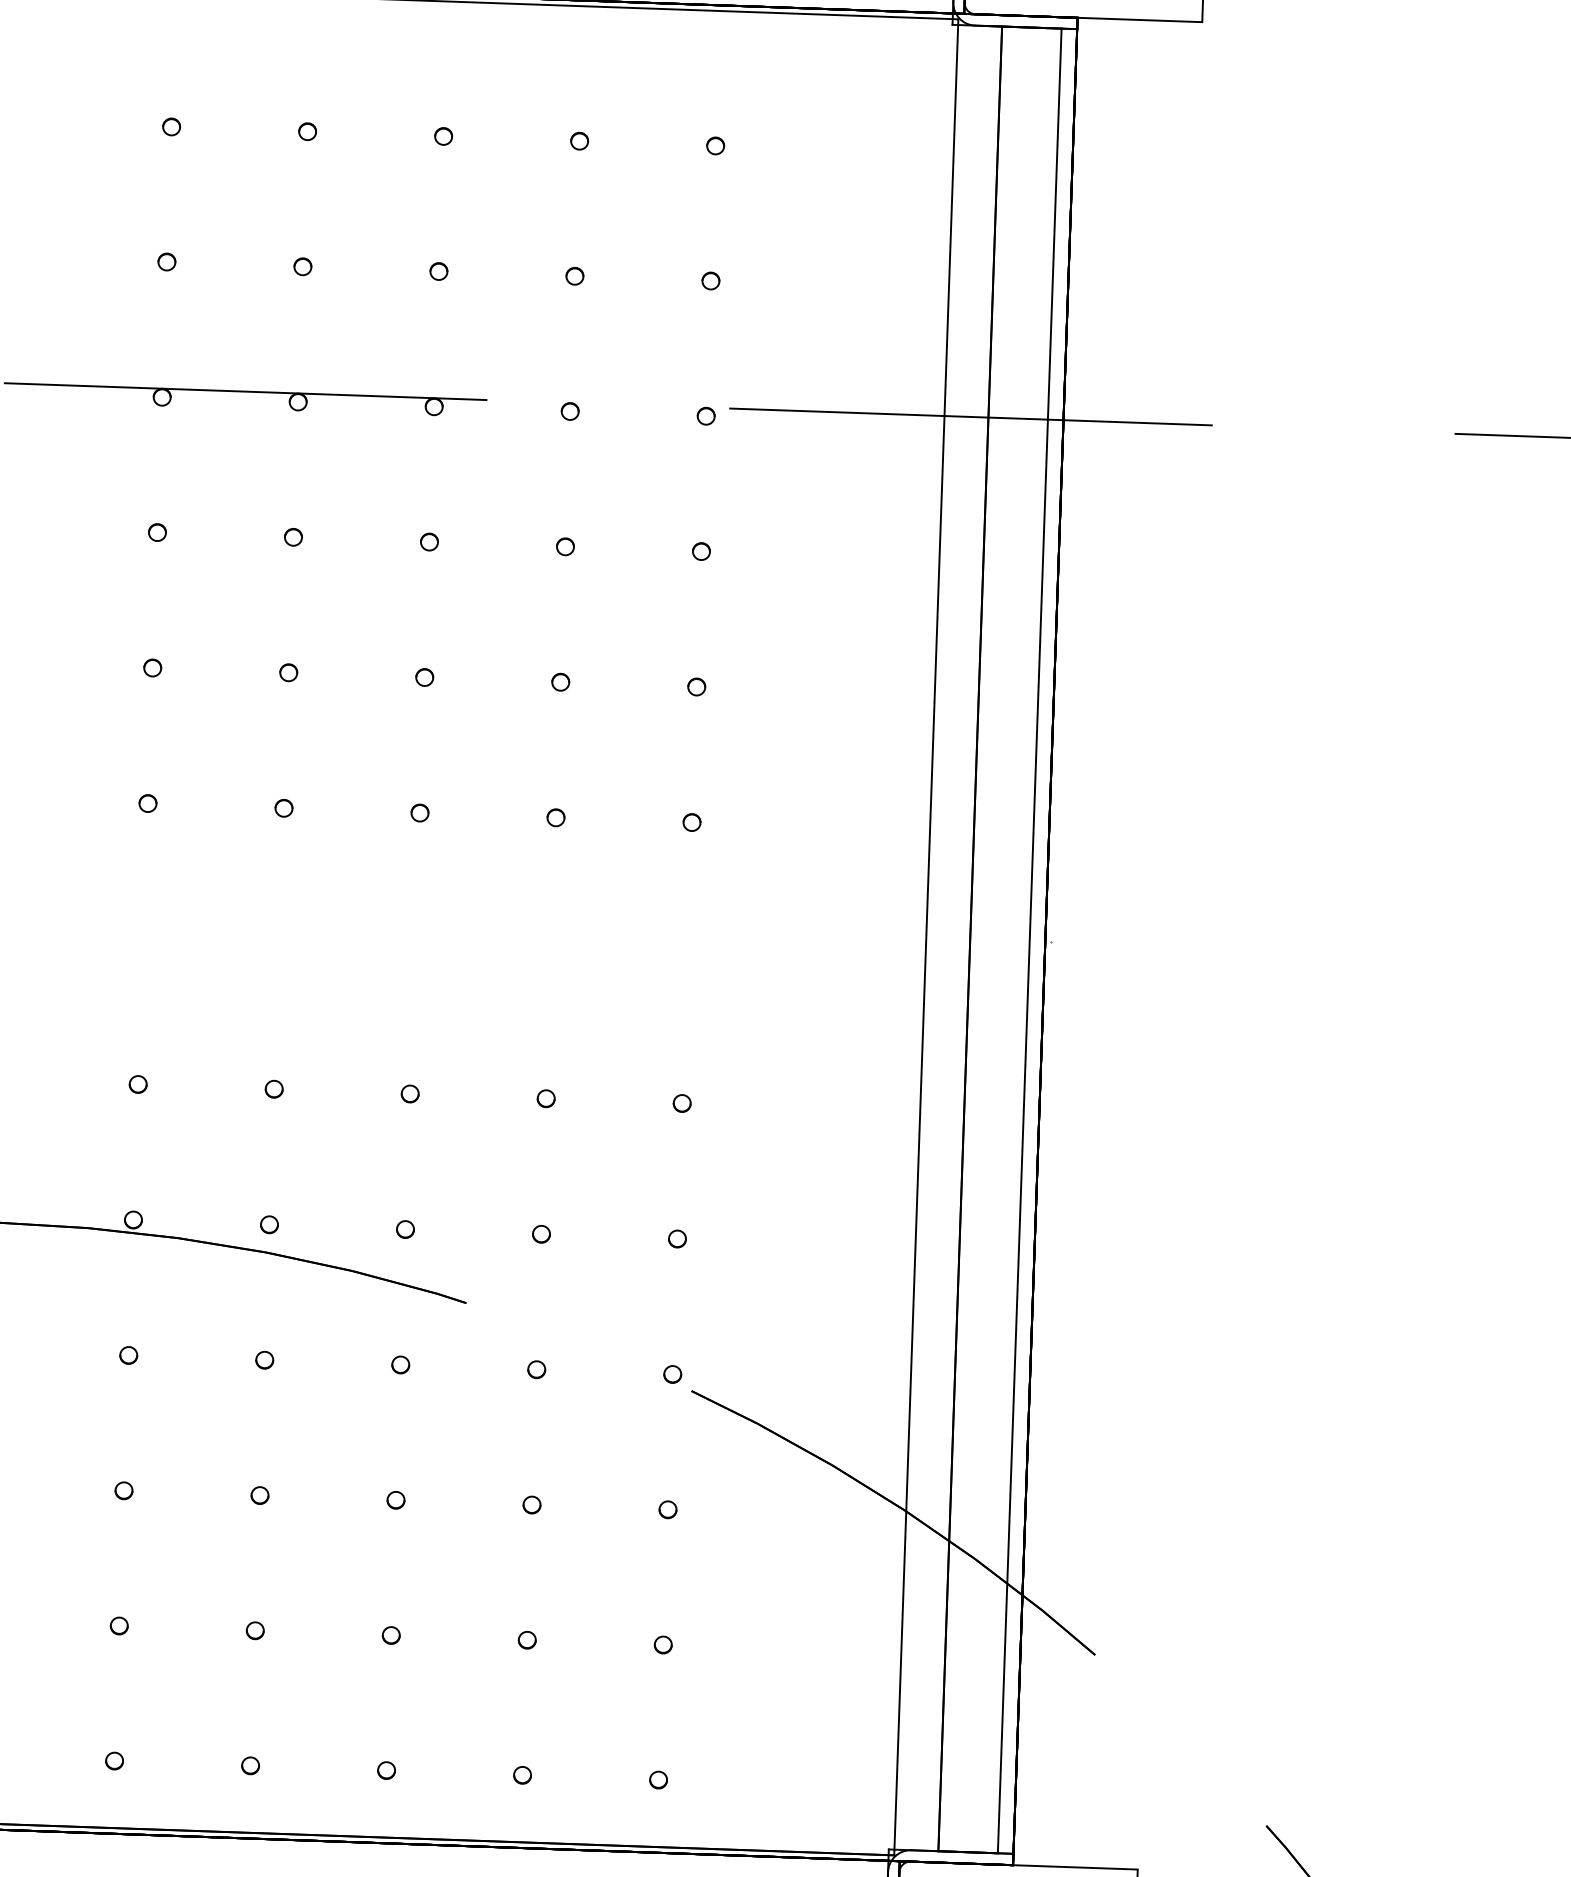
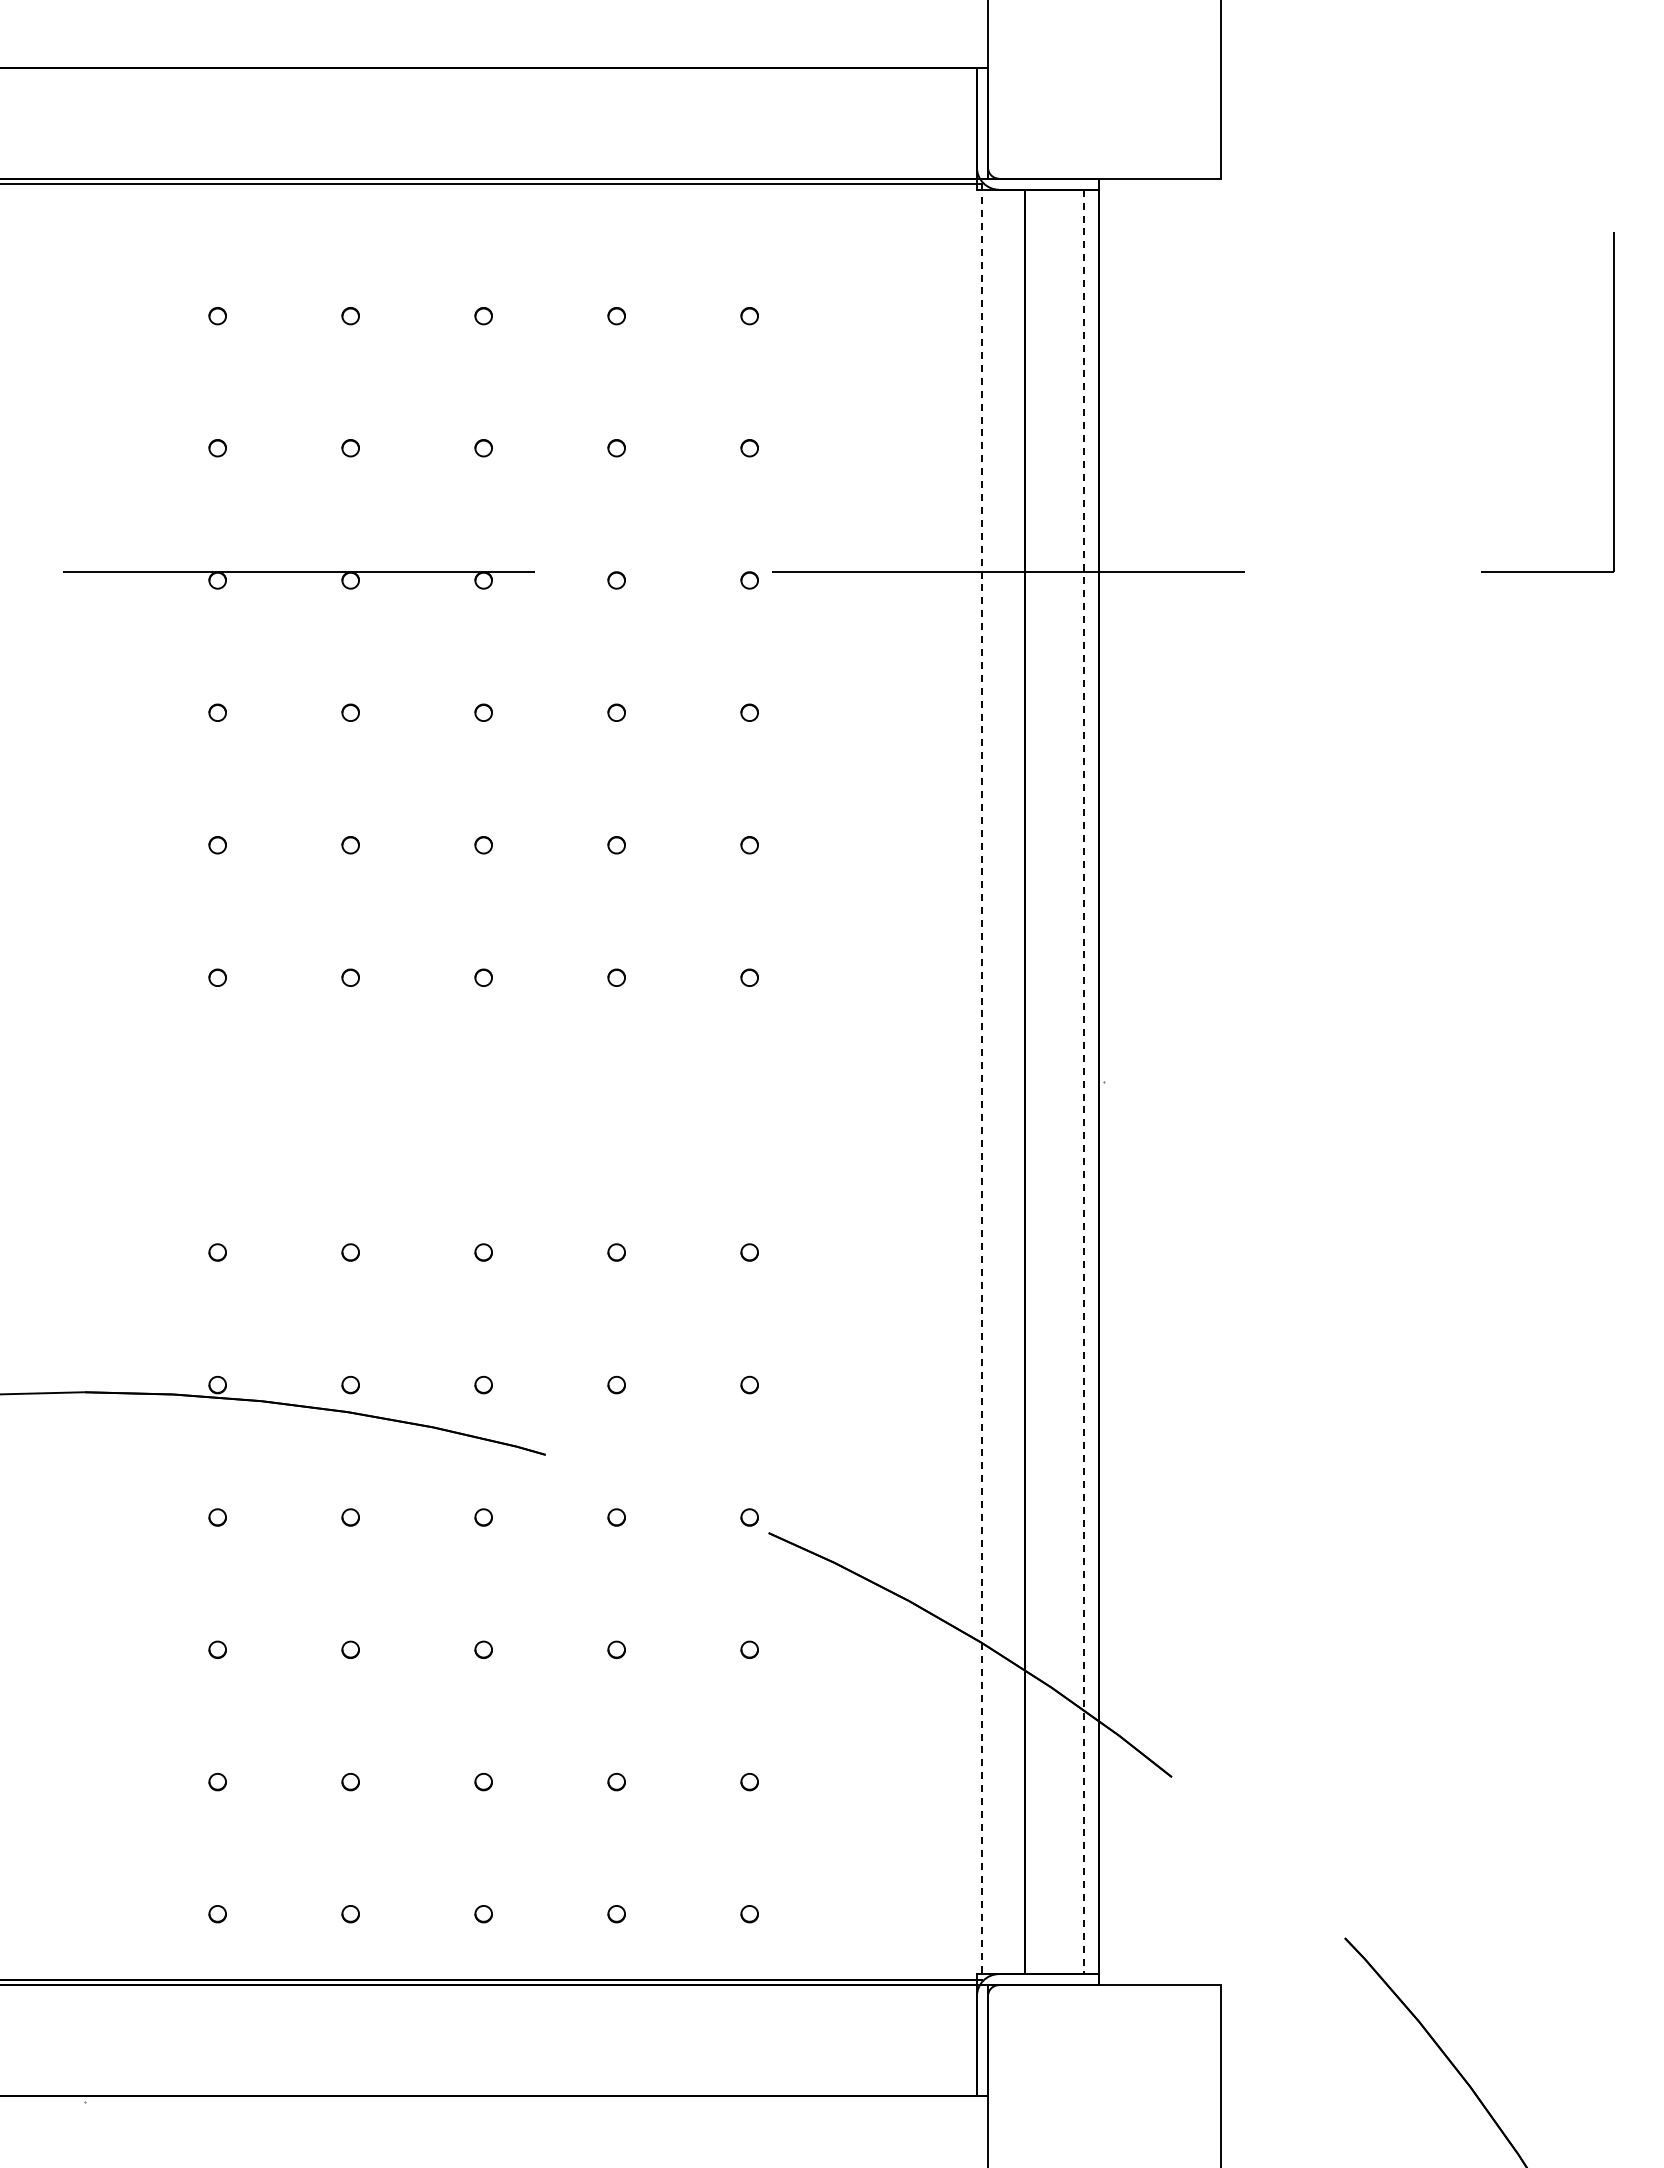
line: (926, 936) -> (982, 1081), solid -> dashed
line: (1029, 941) -> (1083, 1082), solid -> dashed

